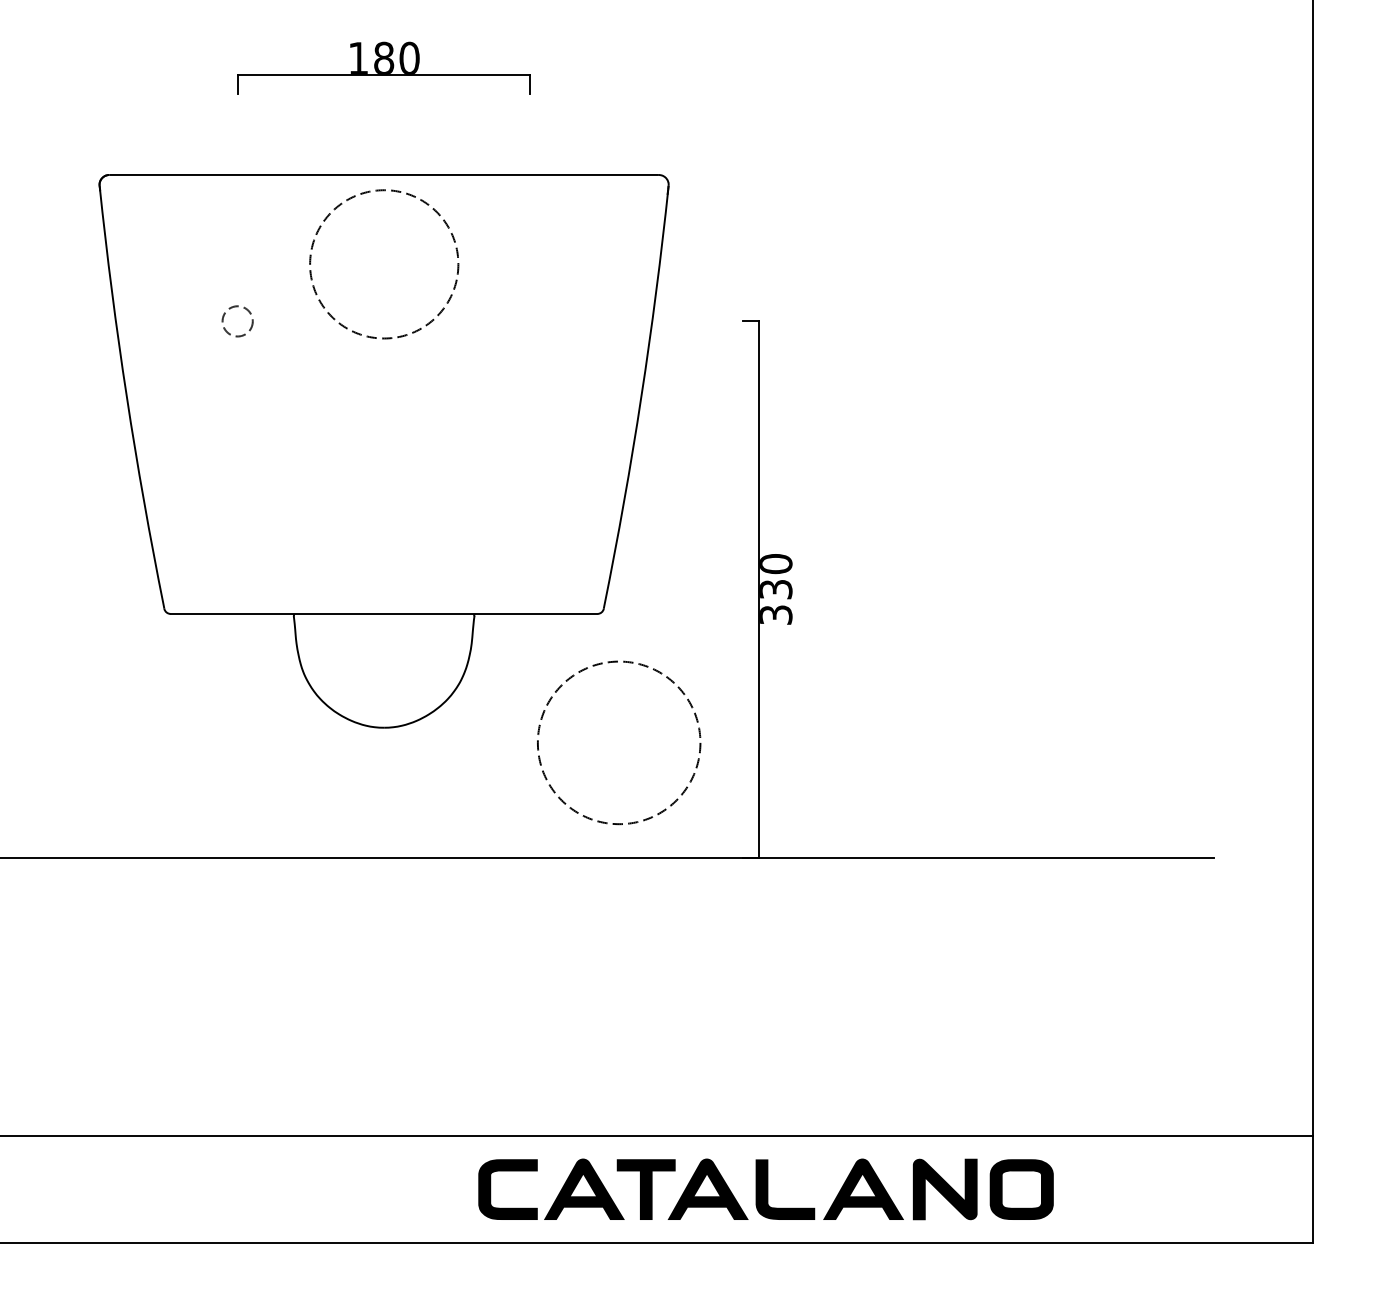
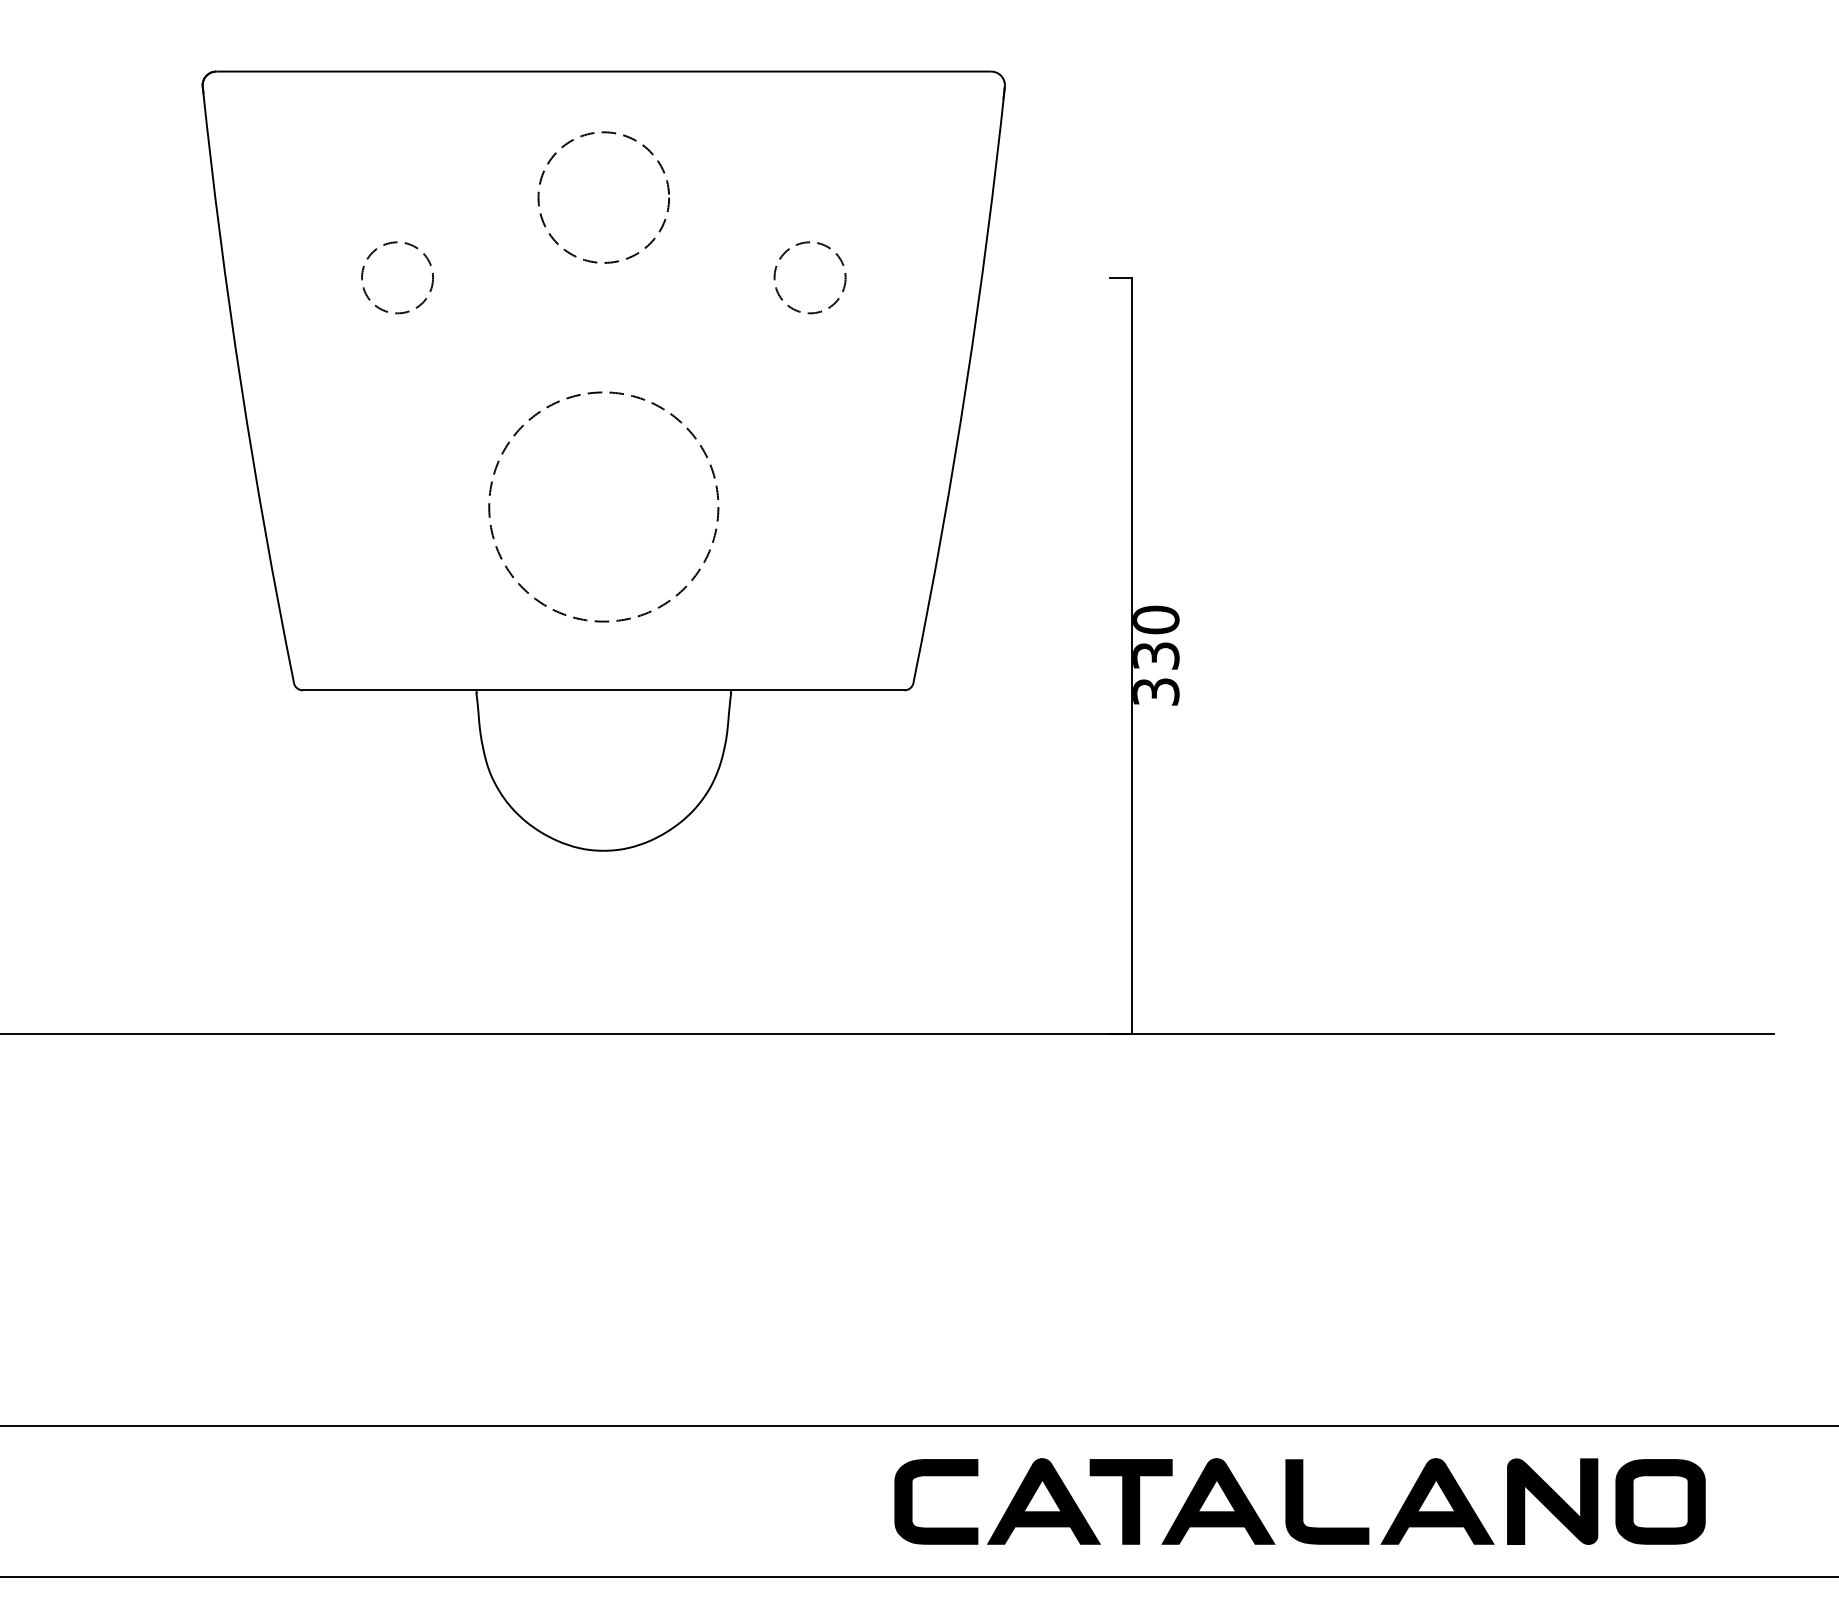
circle: (383, 264) -> (602, 197), size x0.62
circle: (237, 321) -> (397, 278), size x1.67
circle: (530, 321) -> (810, 278), added
circle: (619, 742) -> (604, 506), moved
part: (765, 1189) -> (1299, 1501), moved

